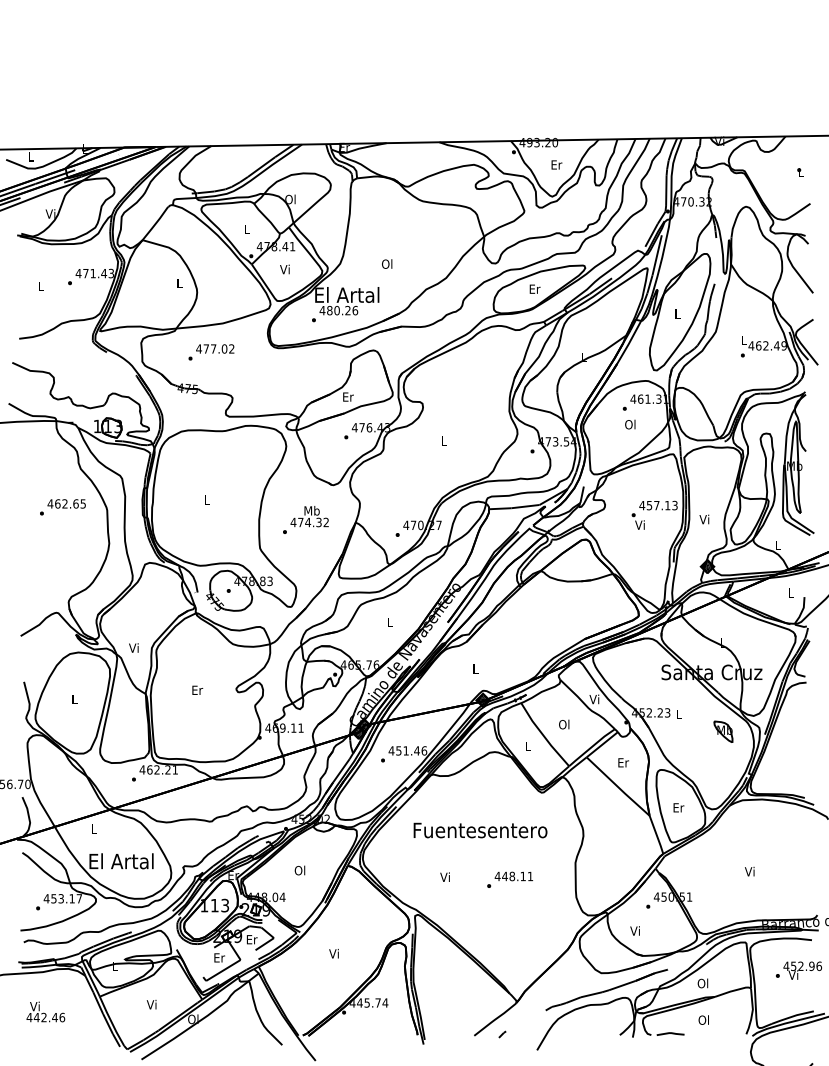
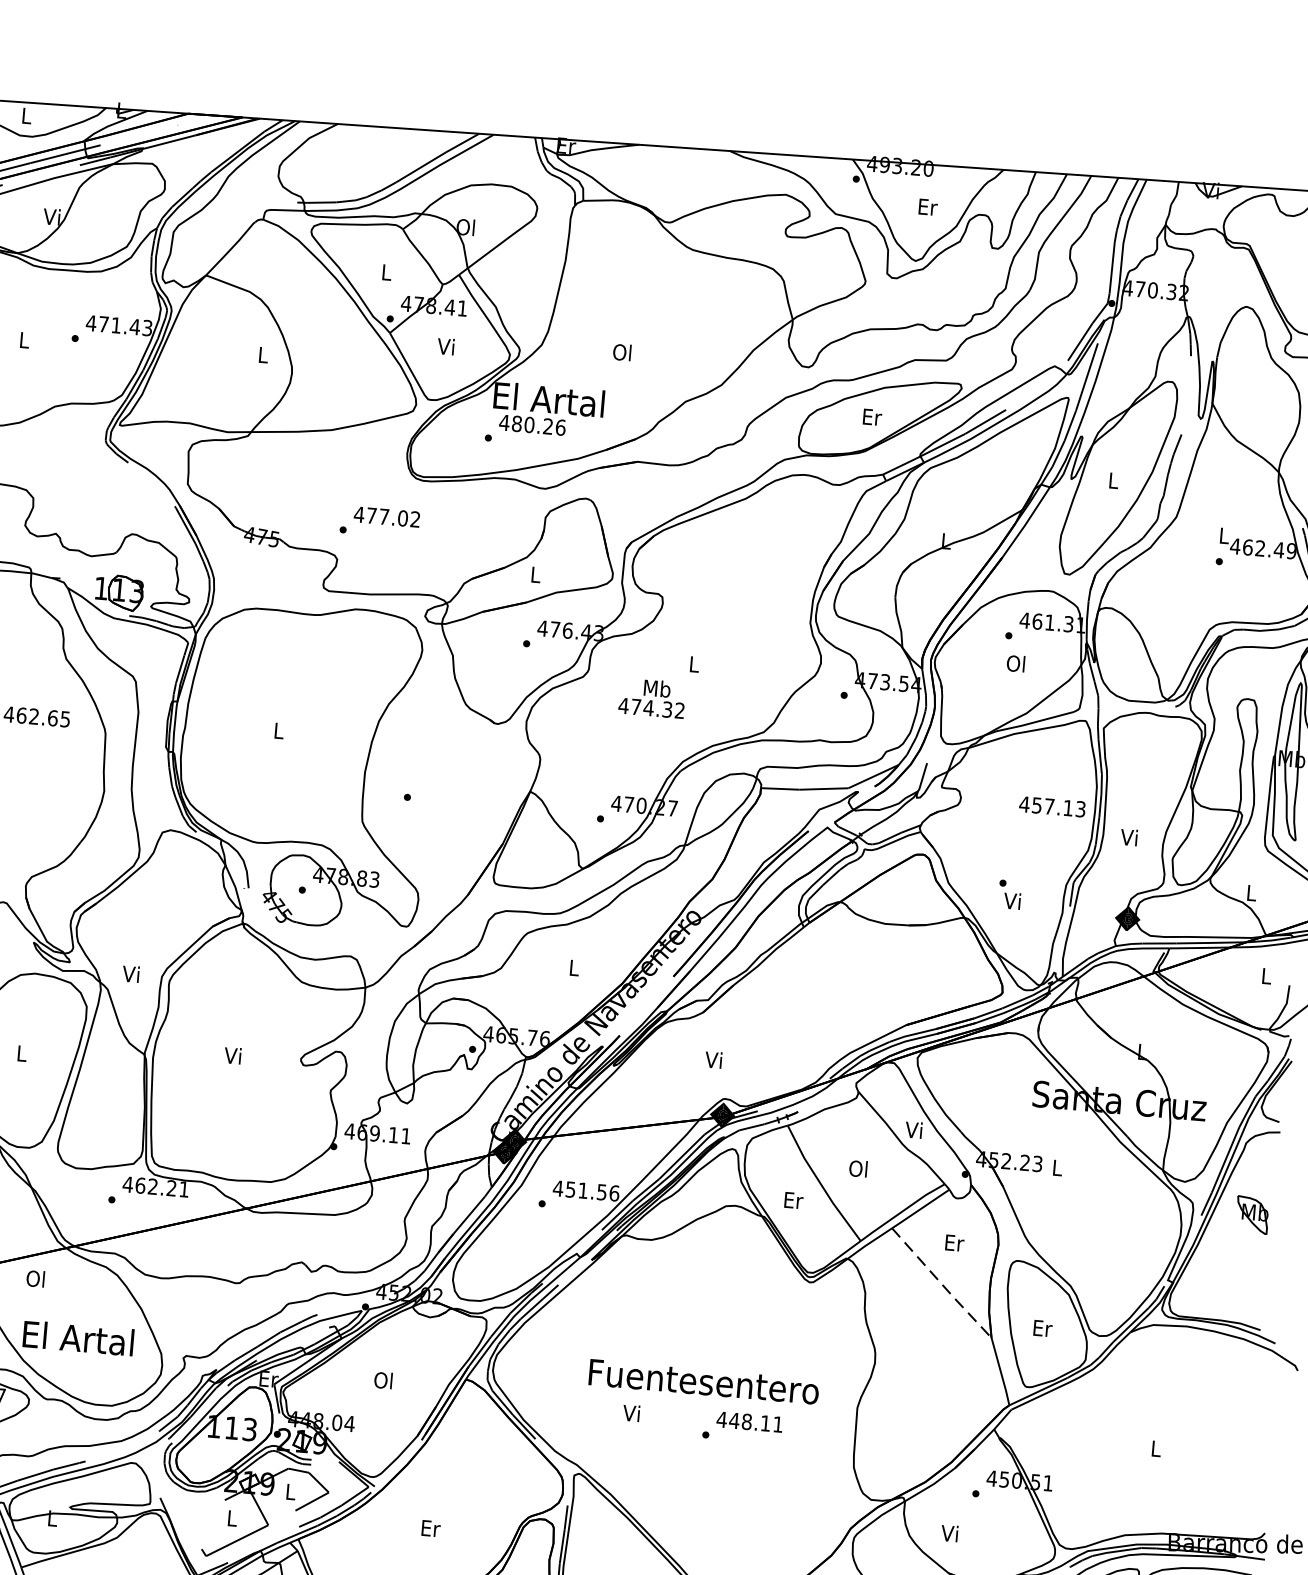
text: (211, 352) -> (380, 522), moved
text: (348, 396) -> (536, 573), Er -> L
text: (309, 516) -> (652, 697), moved
text: (637, 521) -> (1008, 894), moved
text: (474, 668) -> (712, 1059), L -> Vi
text: (197, 689) -> (234, 1054), Er -> Vi
part: (723, 731) -> (1252, 1214), moved
text: (528, 745) -> (794, 1199), L -> Er
text: (416, 750) -> (601, 1191), 451.46 -> 451.56
line: (618, 787) -> (942, 1284), solid -> dashed
text: (93, 828) -> (35, 1277), L -> Ol
text: (480, 830) -> (704, 1381), moved
text: (749, 871) -> (1154, 1448), Vi -> L
text: (251, 939) -> (290, 1491), Er -> L
text: (334, 953) -> (430, 1527), Vi -> Er
text: (219, 957) -> (232, 1517), Er -> L

